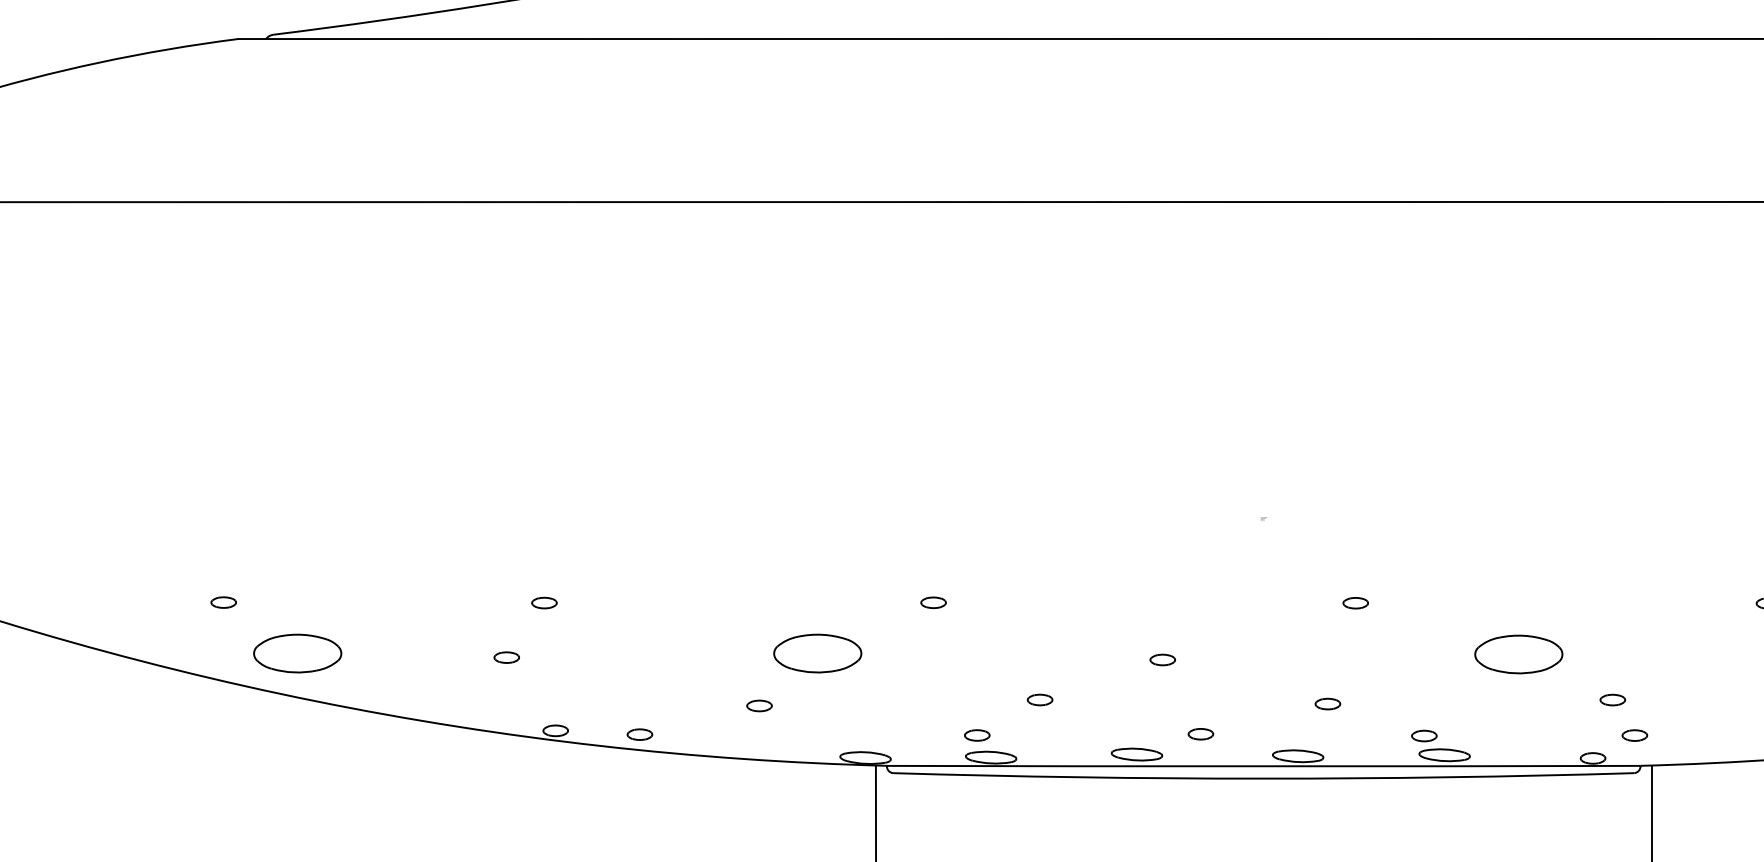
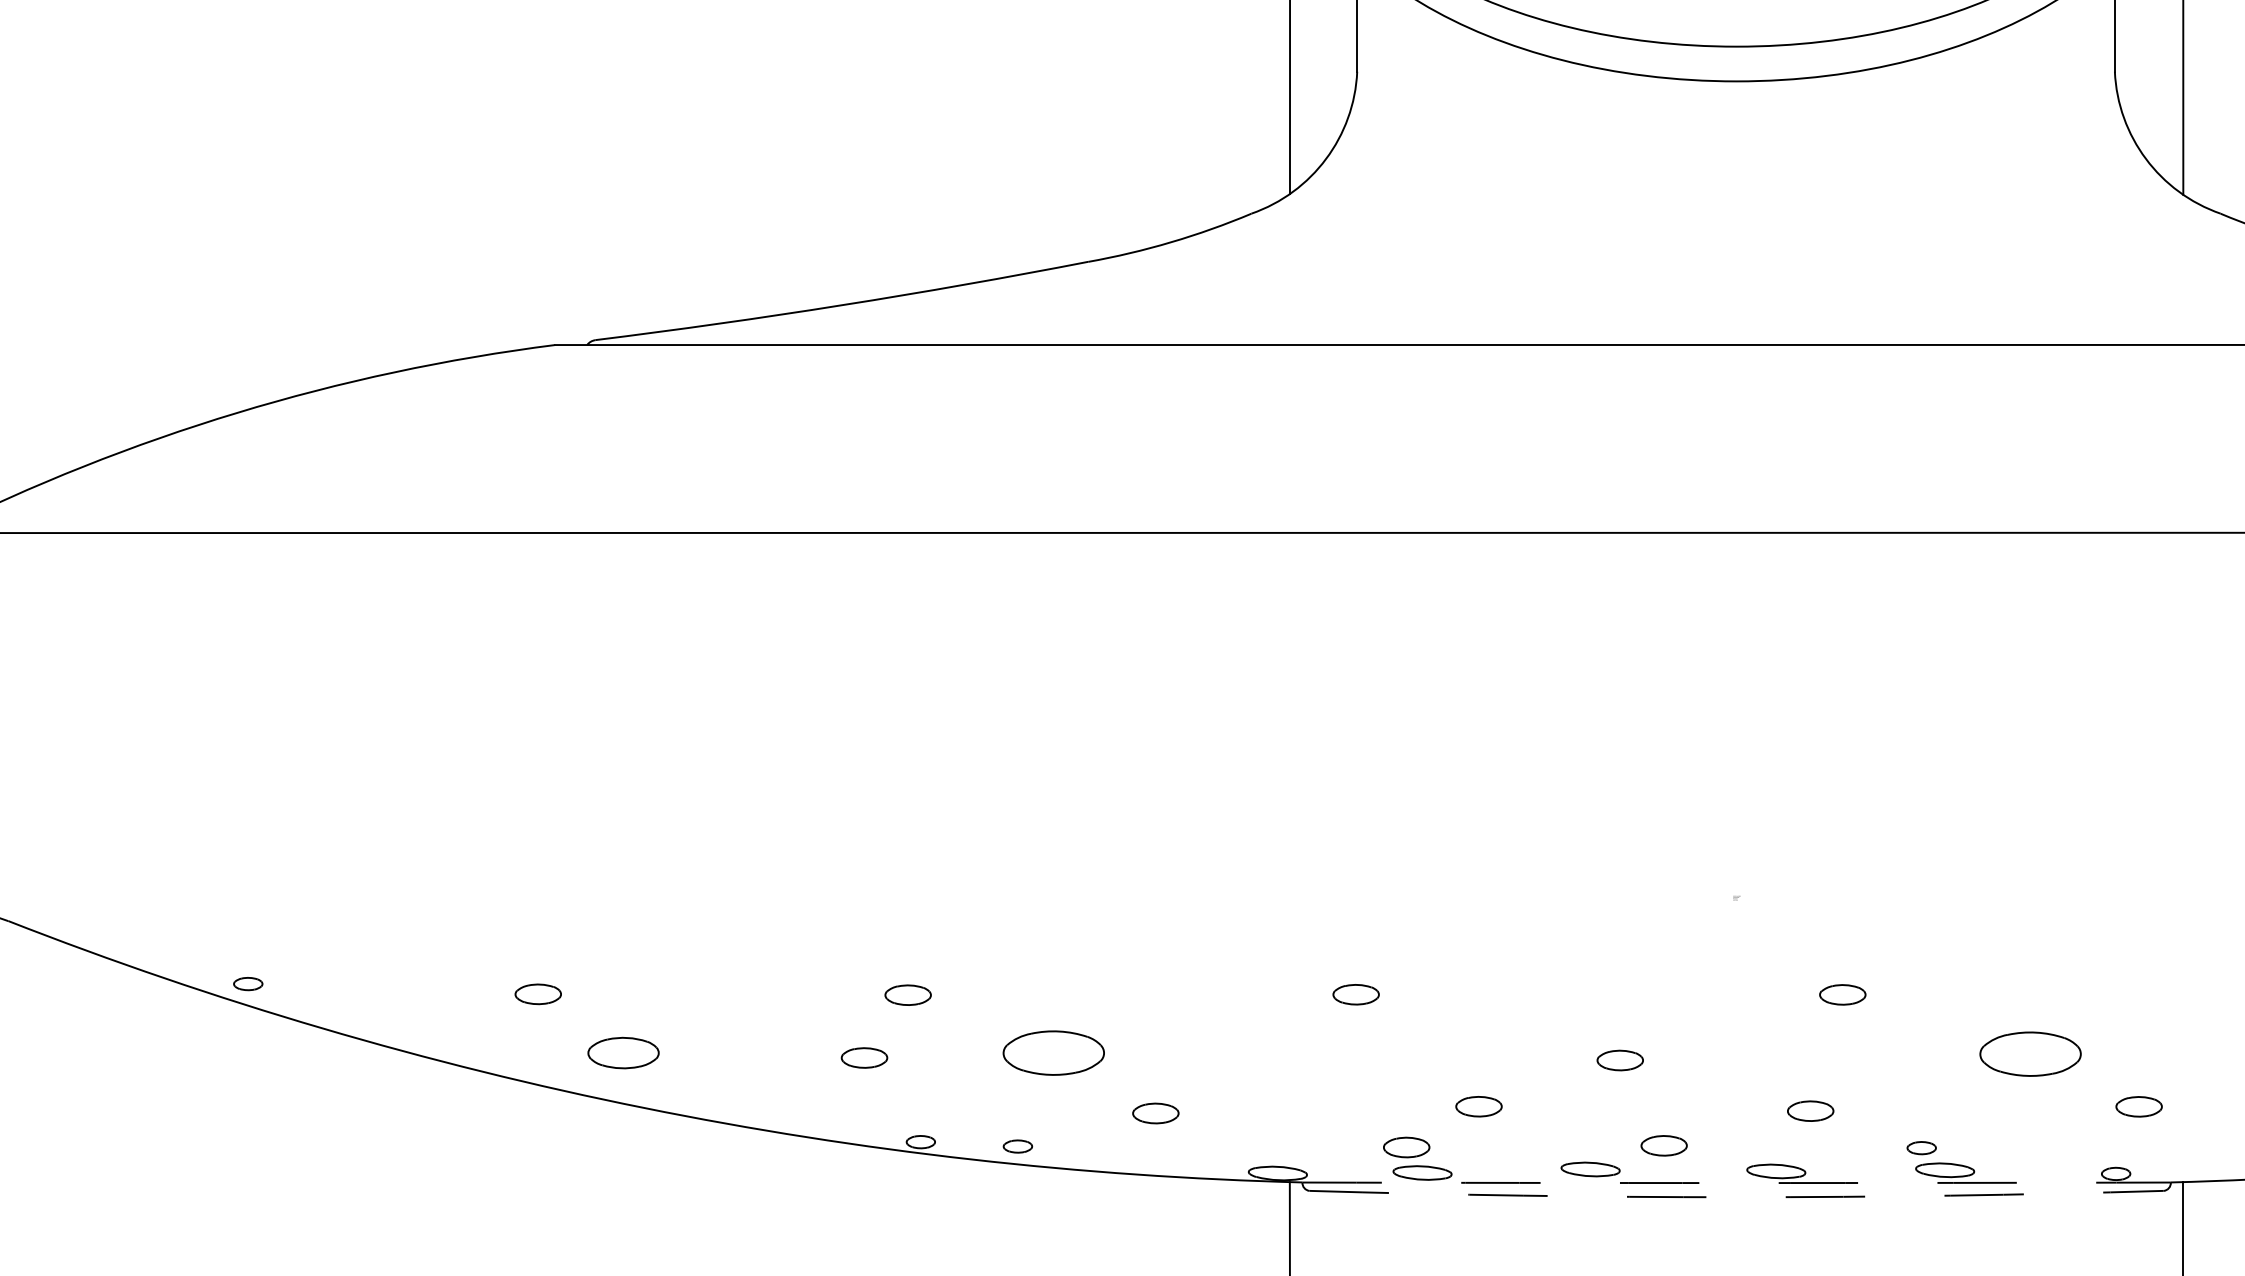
part: (223, 602) -> (538, 994), size x1.6
part: (544, 602) -> (907, 994), size x1.6
part: (933, 602) -> (1356, 994), size x1.6
part: (1355, 603) -> (1842, 995), size x1.6
part: (297, 653) -> (623, 1052), size x0.7
part: (817, 653) -> (1053, 1052), moved
part: (506, 657) -> (864, 1057), size x1.6
part: (1162, 659) -> (1620, 1060), size x1.6
part: (1039, 699) -> (1478, 1106), size x1.6
part: (1612, 699) -> (2138, 1106), size x1.6
part: (1327, 704) -> (1810, 1111), size x1.6
part: (759, 705) -> (1155, 1113), size x1.6
part: (1201, 734) -> (1664, 1146), size x1.6
part: (977, 735) -> (1406, 1147), size x1.6
part: (1635, 735) -> (2164, 1147), removed
arc: (1263, 766) -> (1736, 1183), solid -> dashed
arc: (1263, 778) -> (1736, 1197), solid -> dashed

